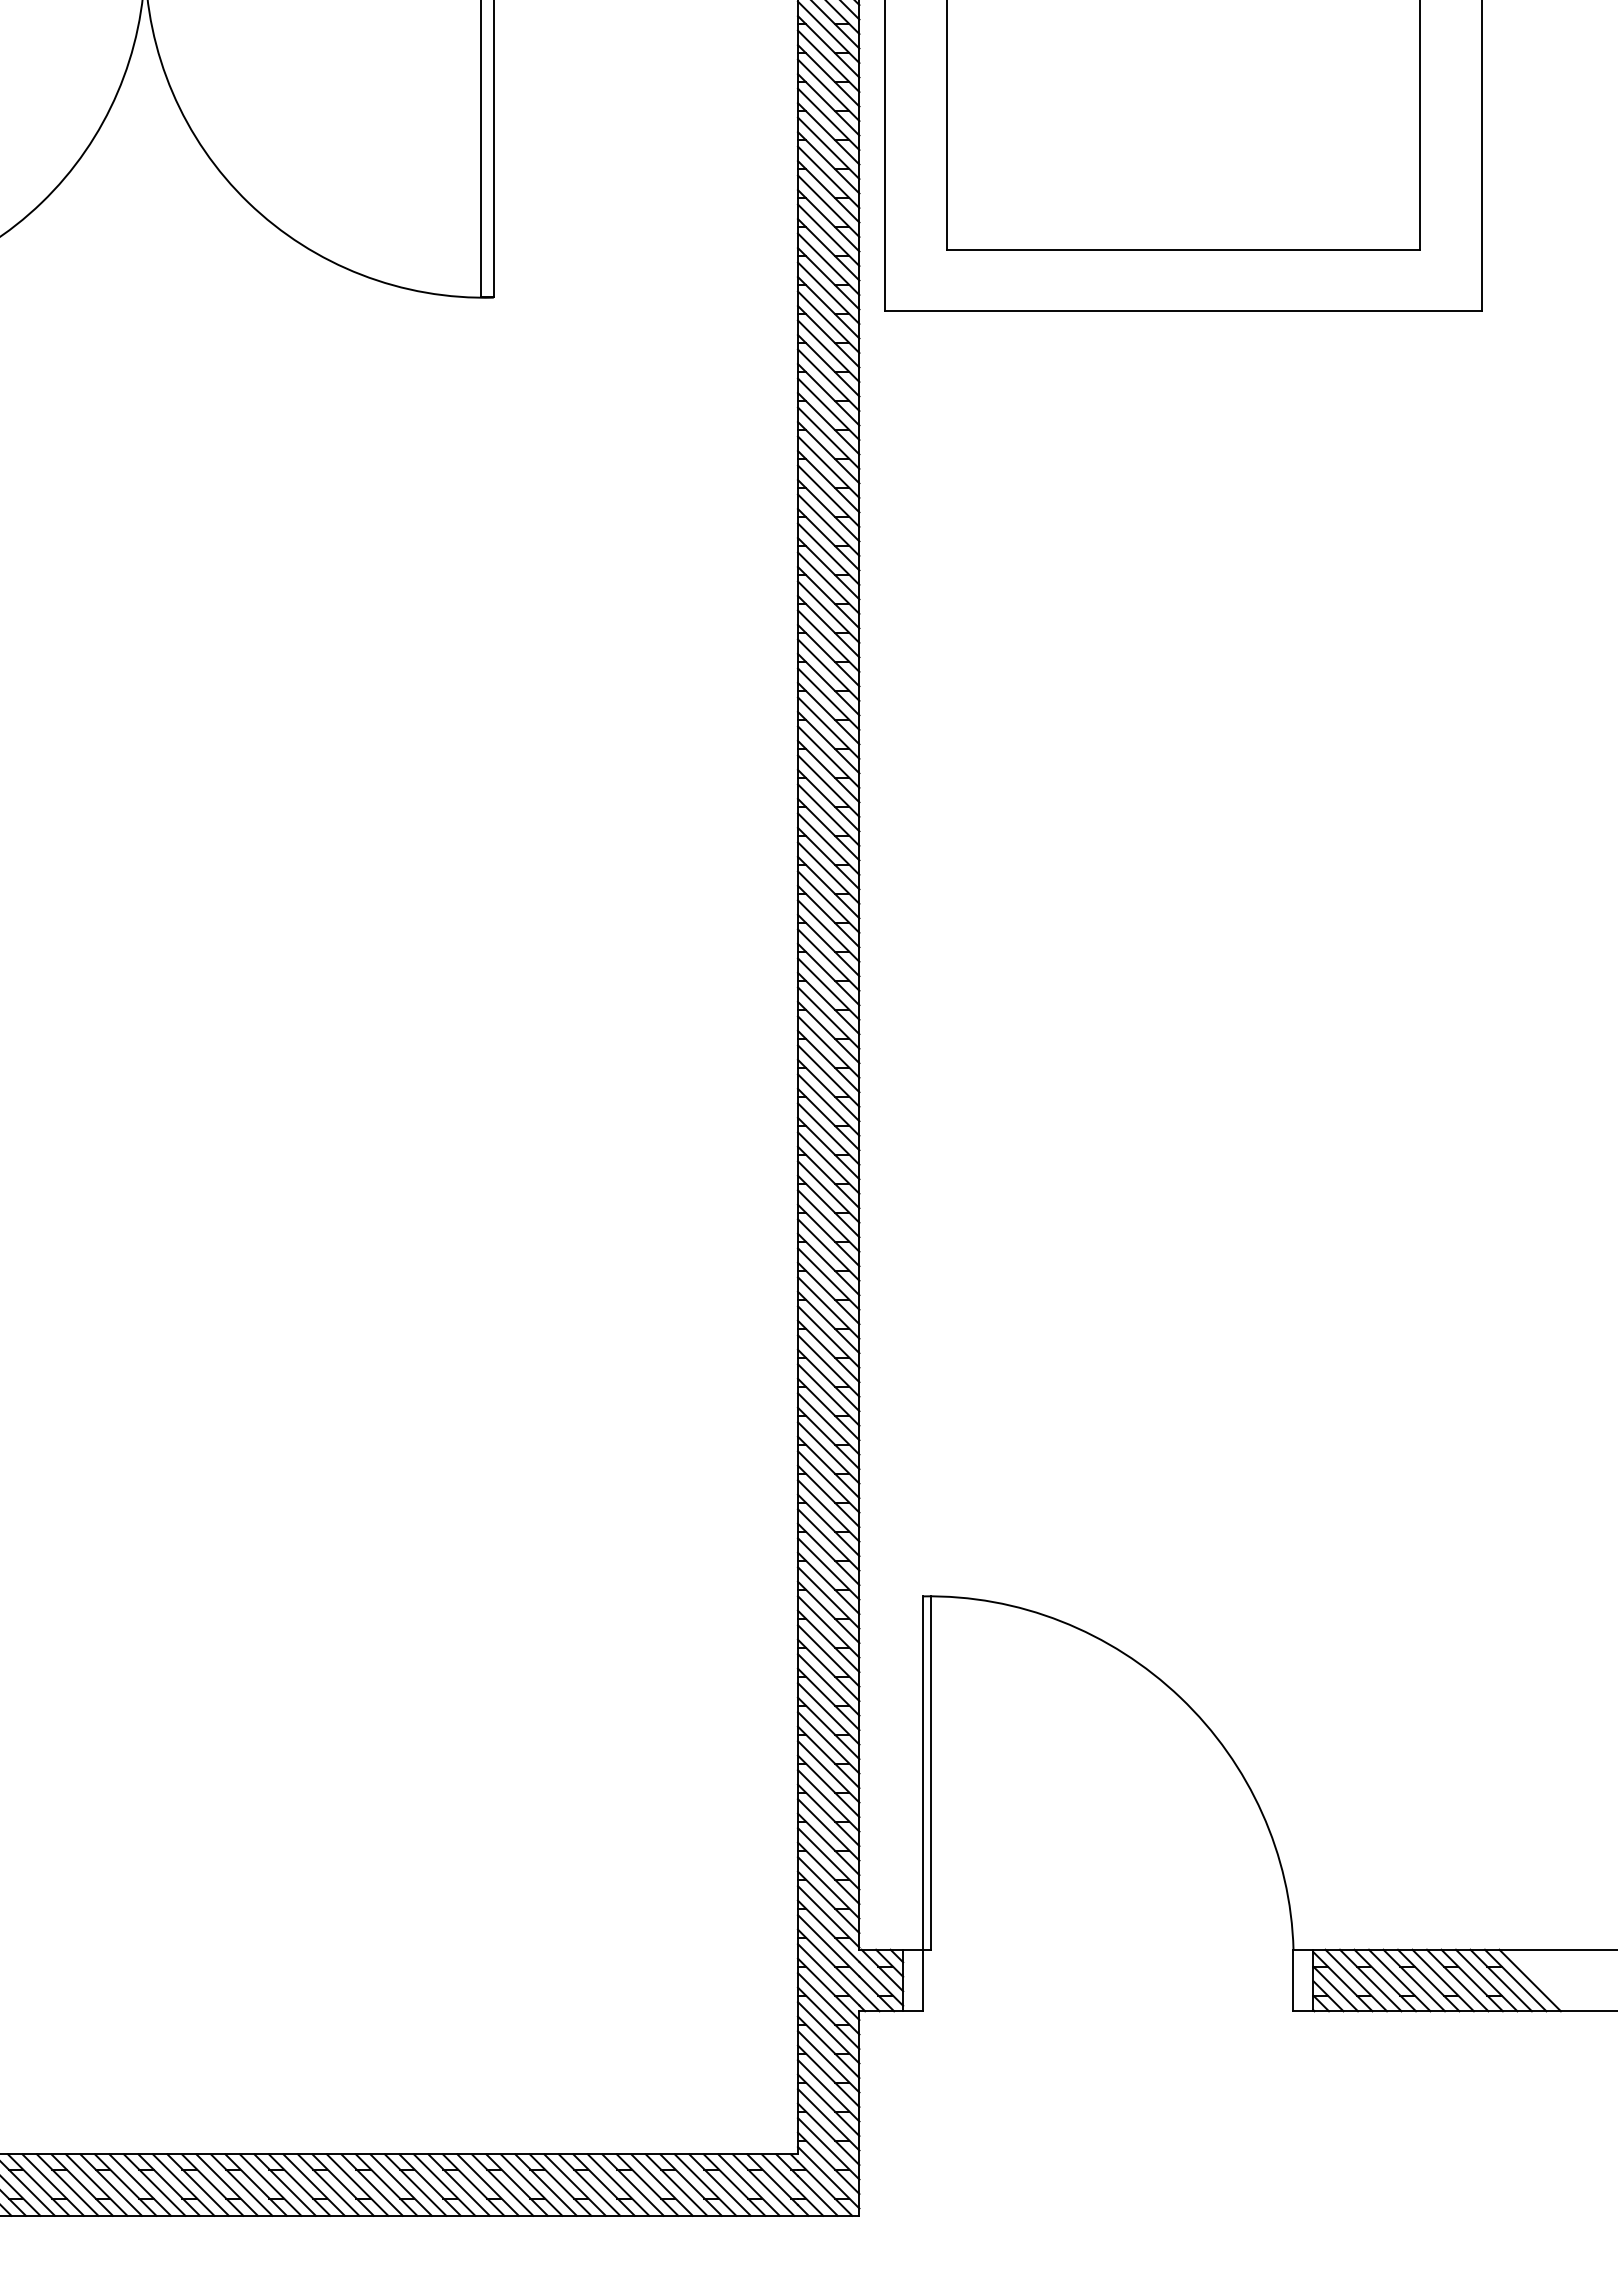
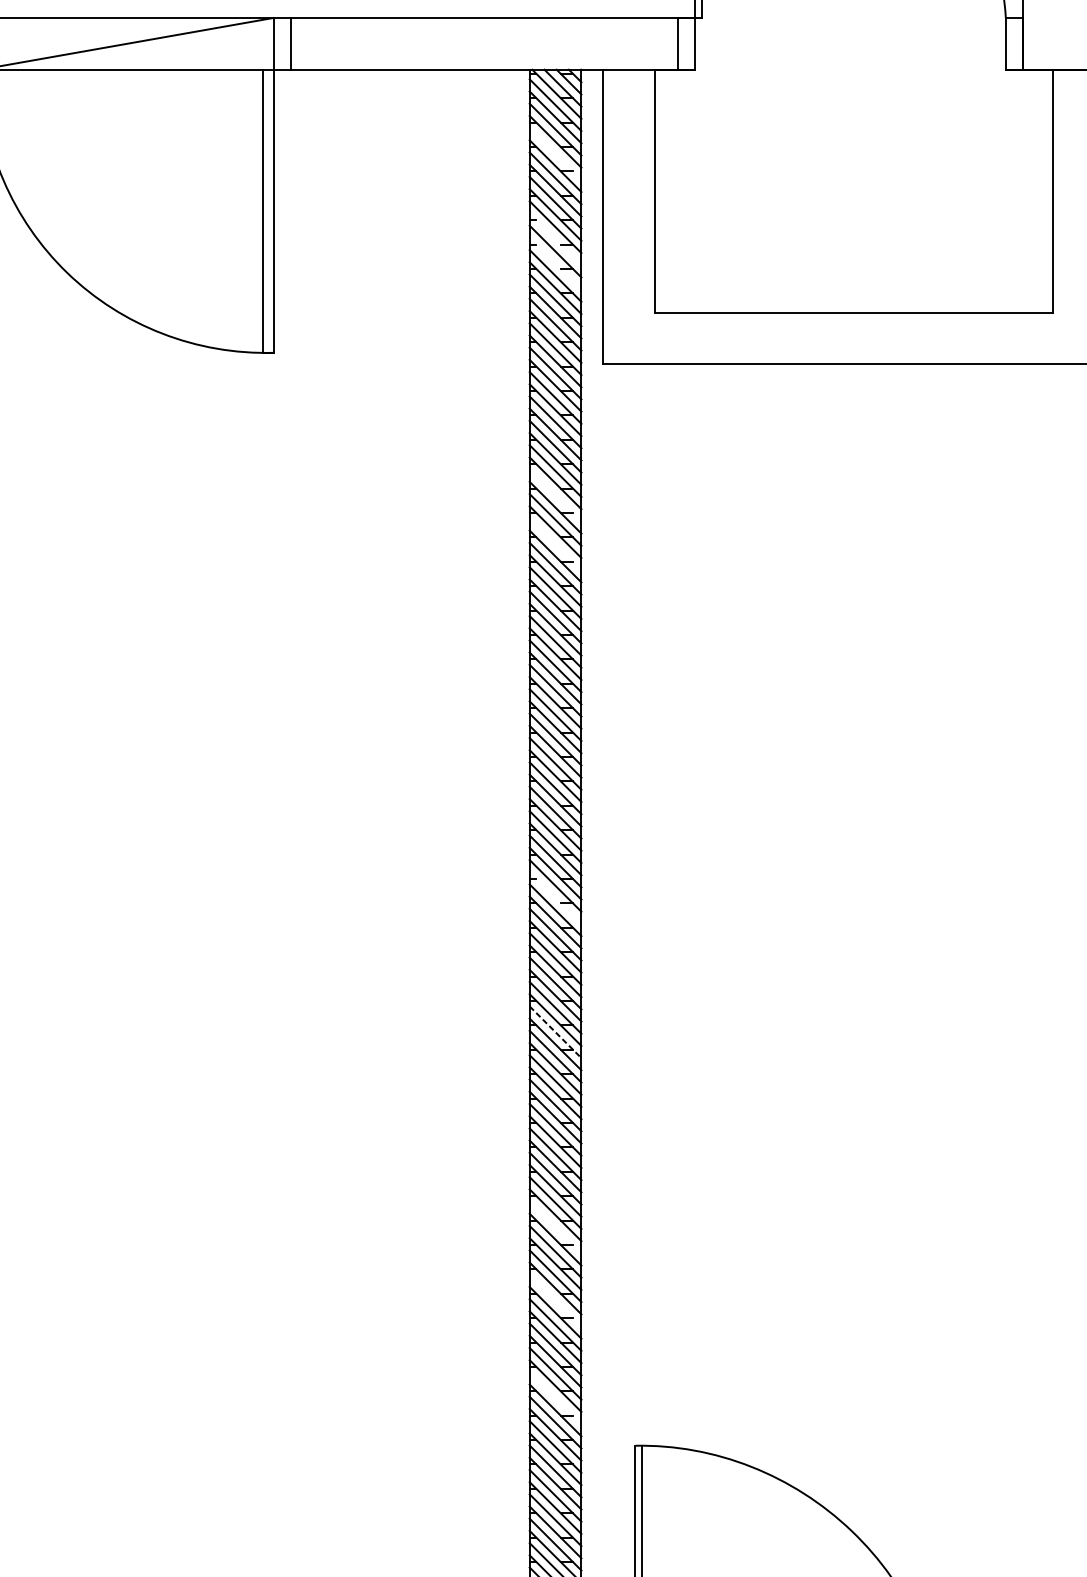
line: (828, 61) -> (555, 154), removed
line: (828, 162) -> (555, 239), removed
line: (828, 191) -> (555, 263), removed
line: (828, 466) -> (555, 494), removed
line: (828, 524) -> (555, 543), removed
line: (828, 945) -> (555, 898), removed
line: (829, 1105) -> (556, 1032), solid -> dashed
line: (828, 1336) -> (555, 1227), removed
line: (828, 1423) -> (555, 1300), removed
line: (828, 1539) -> (555, 1397), removed

